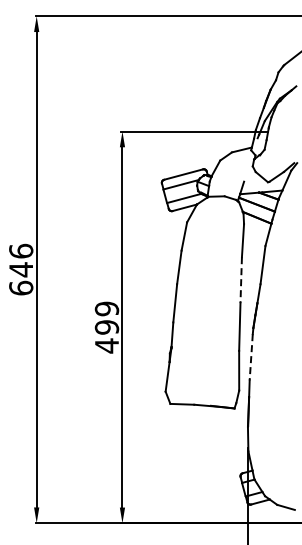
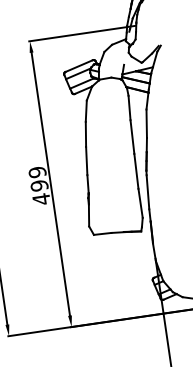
line: (241, 280) -> (132, 137), dashed -> solid
line: (251, 357) -> (148, 192), dashed -> solid

